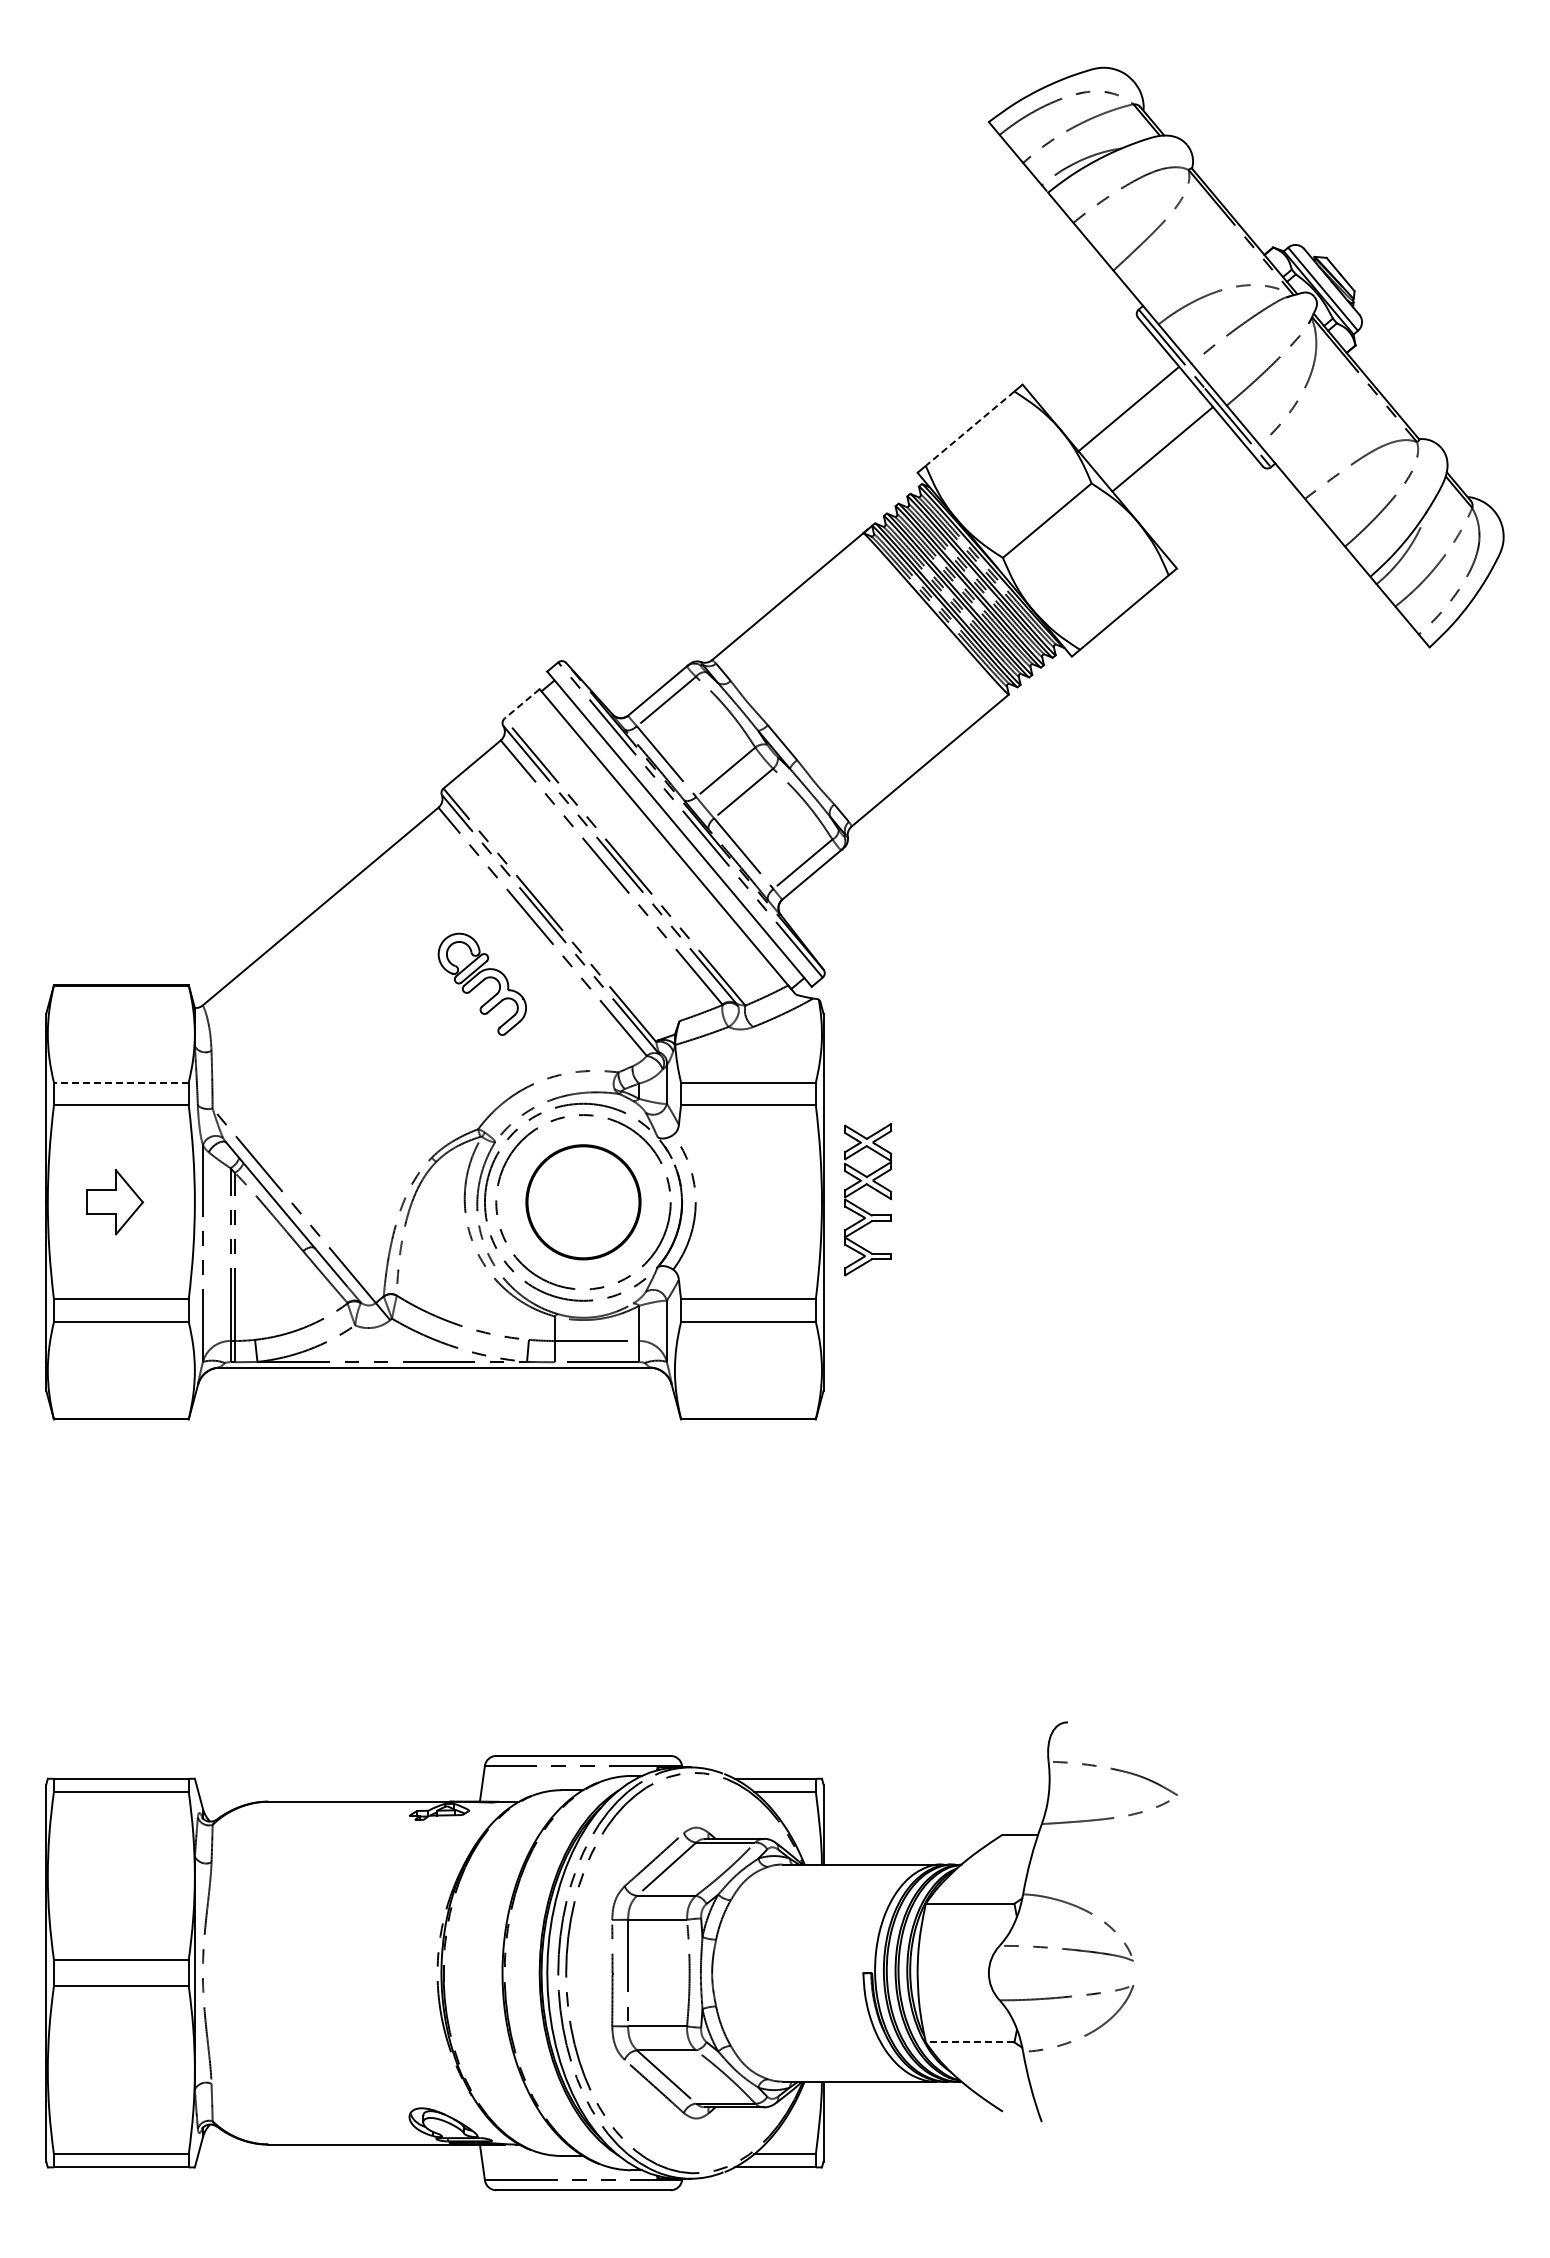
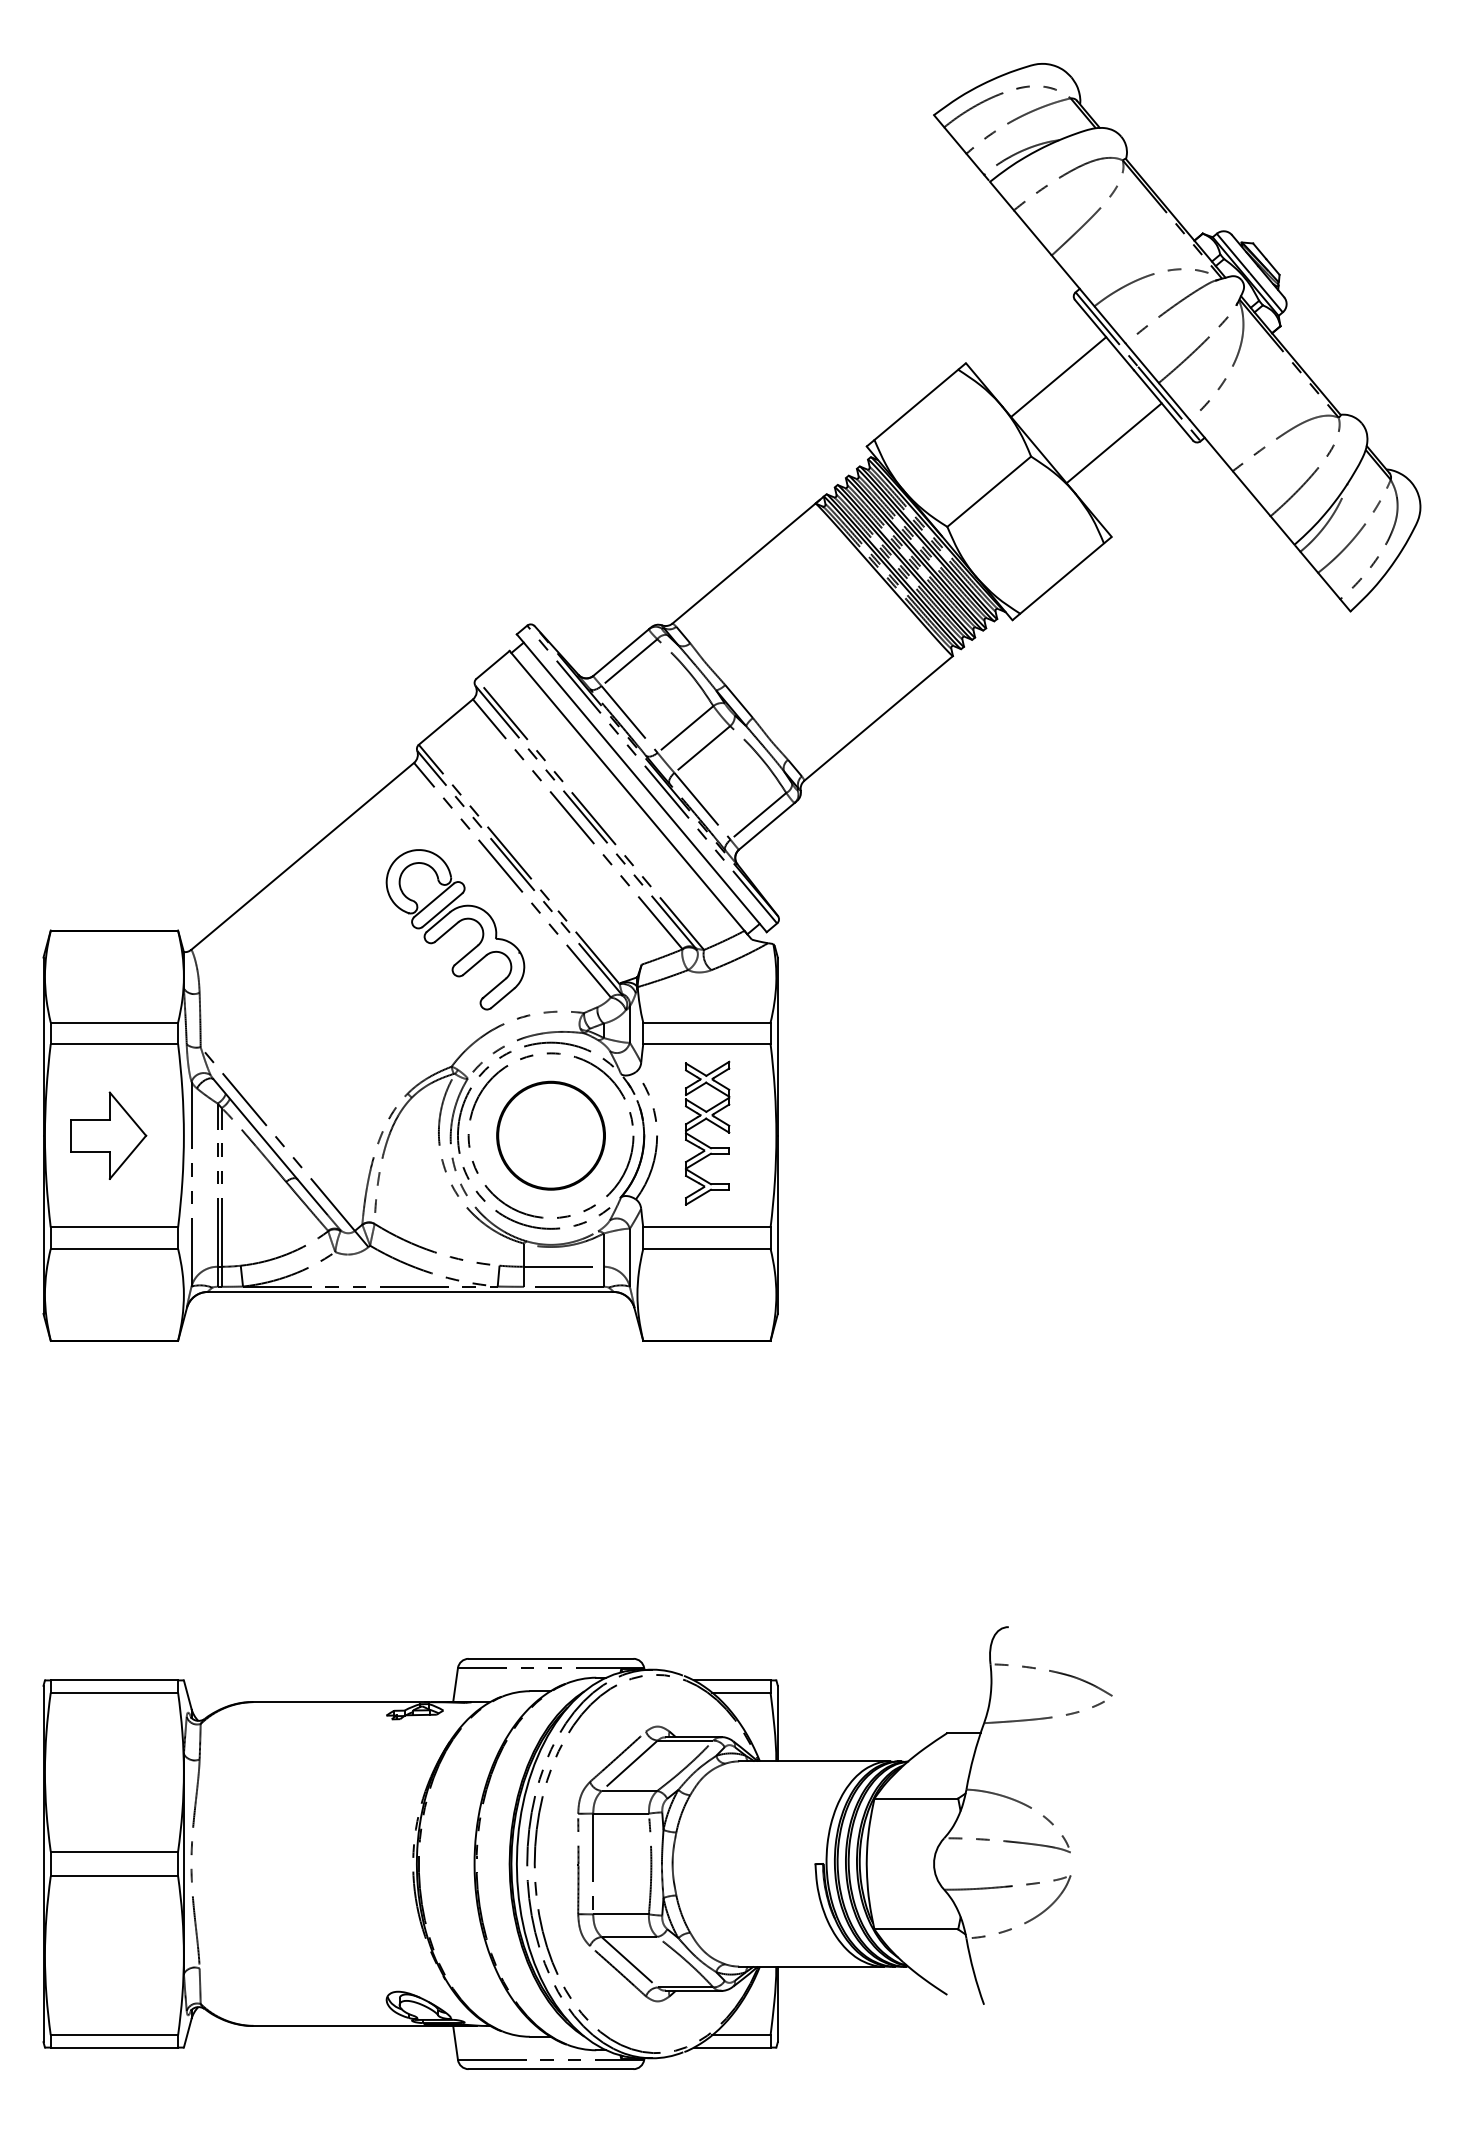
line: (1128, 409) -> (1114, 443), moved
line: (970, 428) -> (916, 404), dashed -> solid
line: (1162, 449) -> (1058, 377), moved
line: (522, 703) -> (493, 664), dashed -> solid
part: (482, 984) -> (455, 929), size x1.67
line: (120, 1082) -> (113, 1022), dashed -> solid
part: (874, 1190) -> (713, 1124), moved
part: (114, 1202) -> (107, 1135), size x1.43
line: (969, 2042) -> (915, 1929), dashed -> solid

